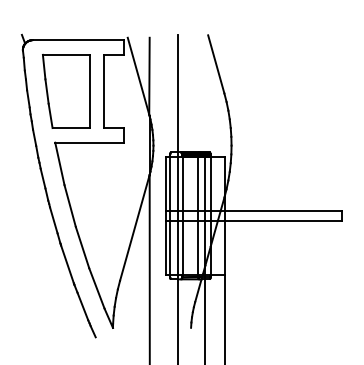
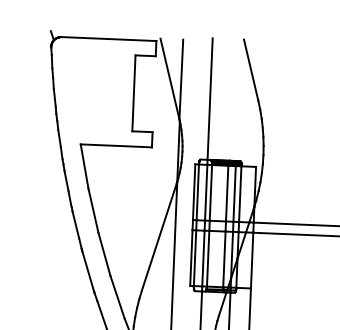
part: (66, 91) -> (94, 91), removed

